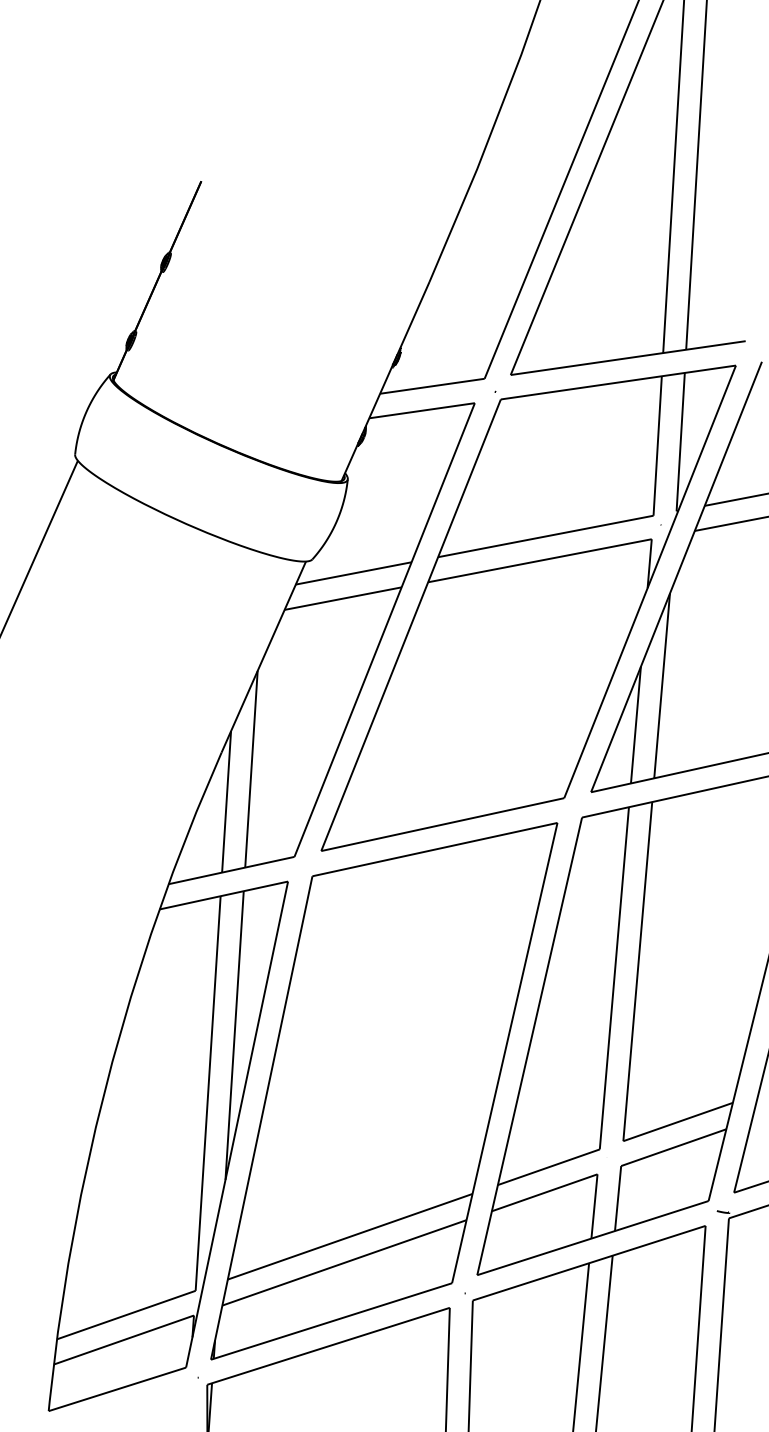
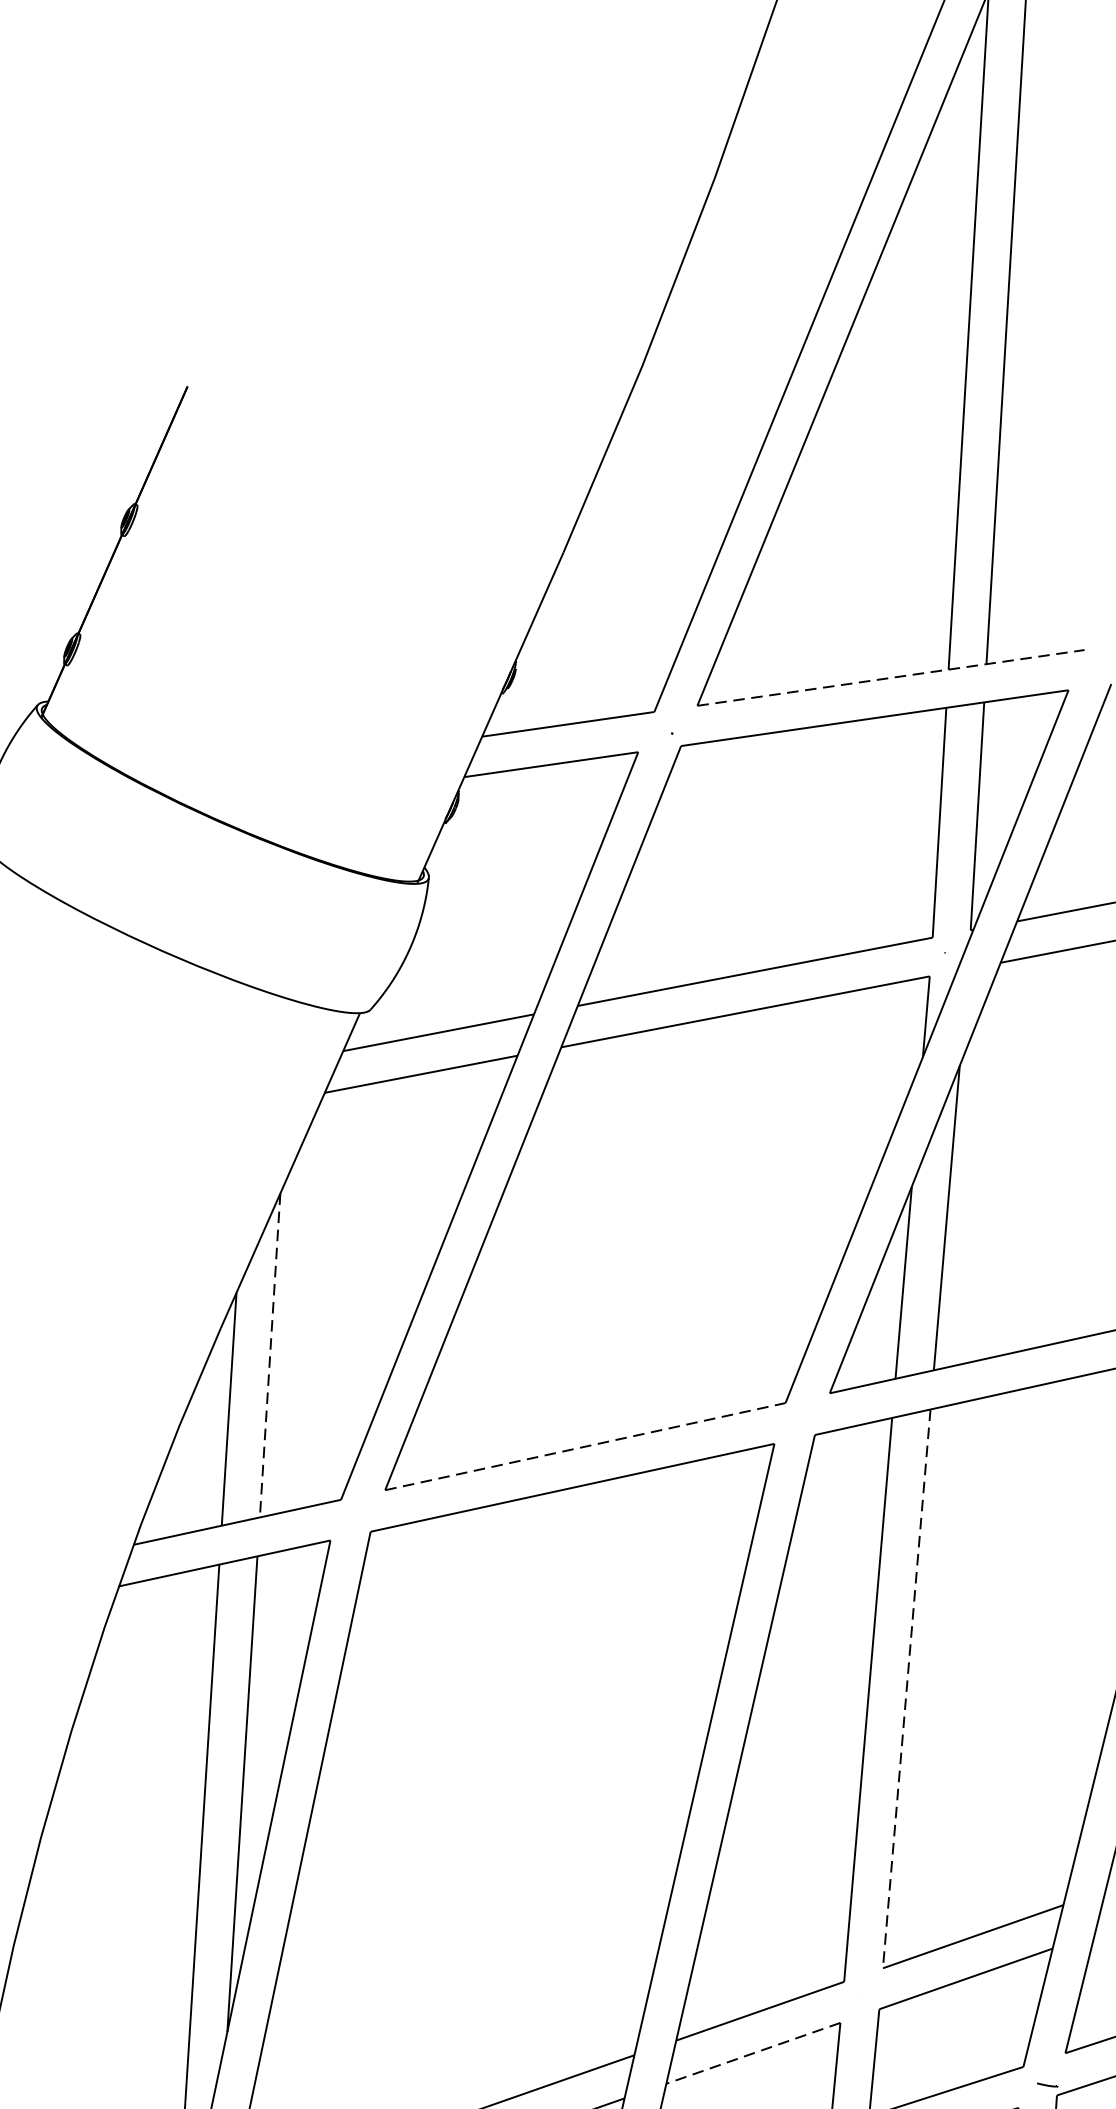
line: (628, 358) -> (891, 678), solid -> dashed
line: (251, 769) -> (270, 1355), solid -> dashed
line: (443, 824) -> (586, 1446), solid -> dashed
line: (637, 972) -> (906, 1690), solid -> dashed
line: (544, 1192) -> (753, 2052), solid -> dashed

